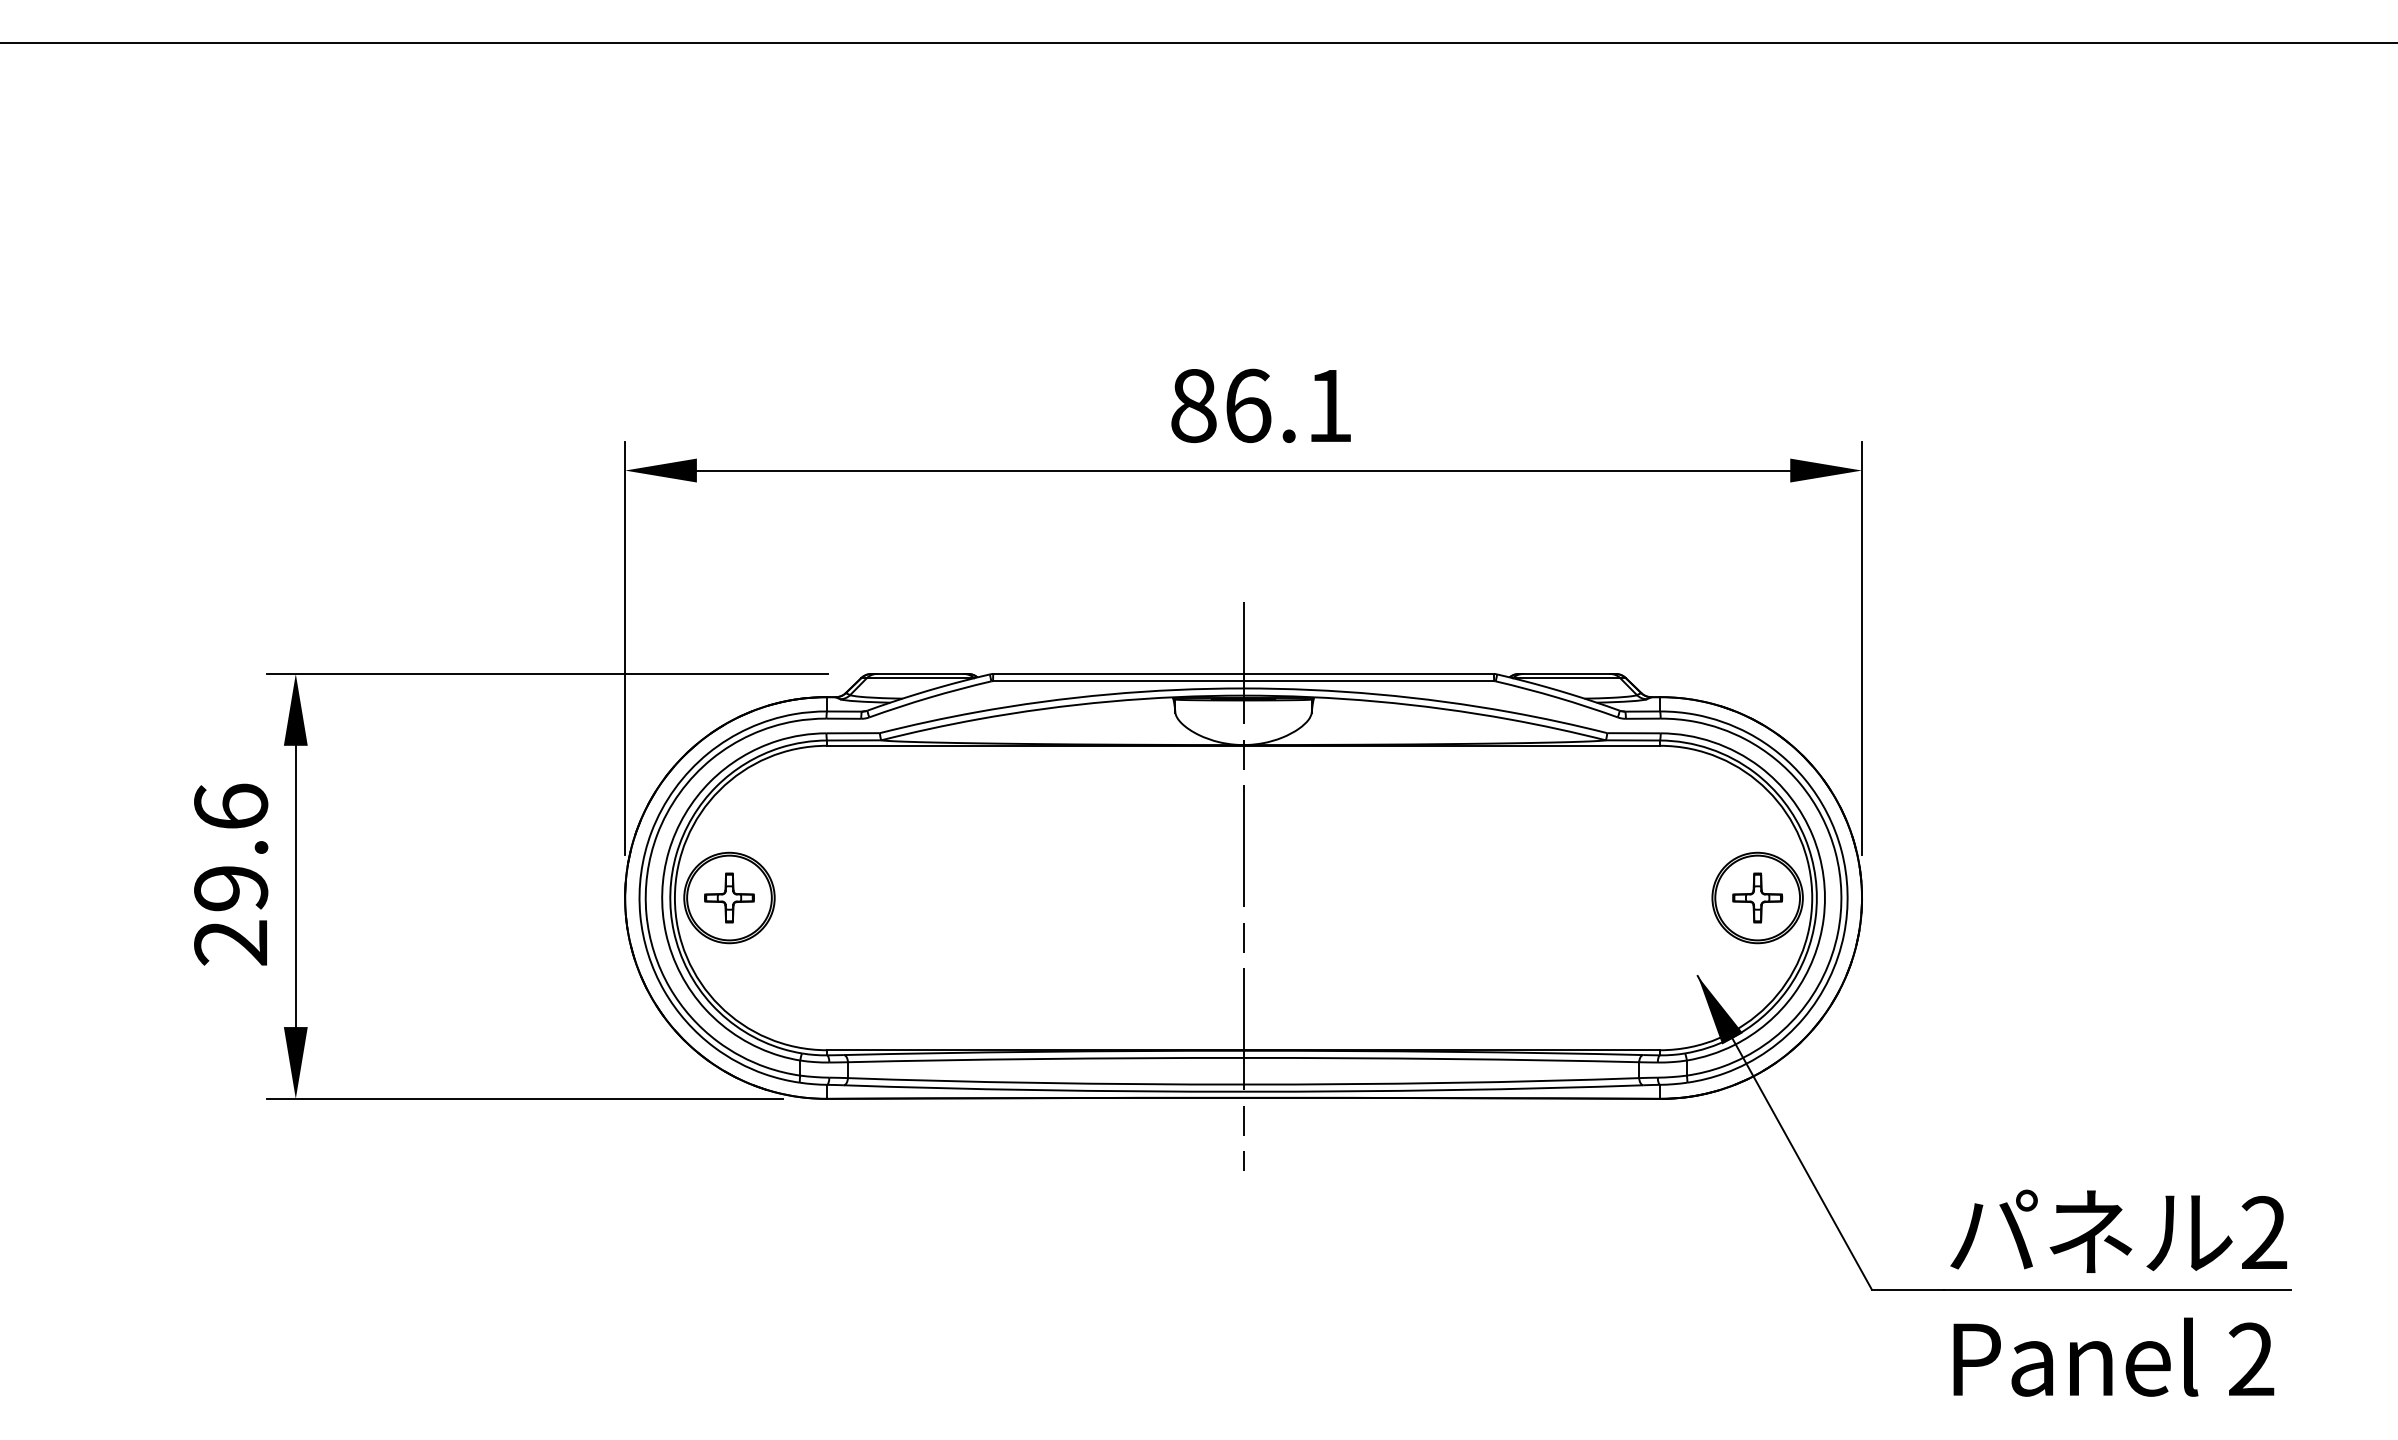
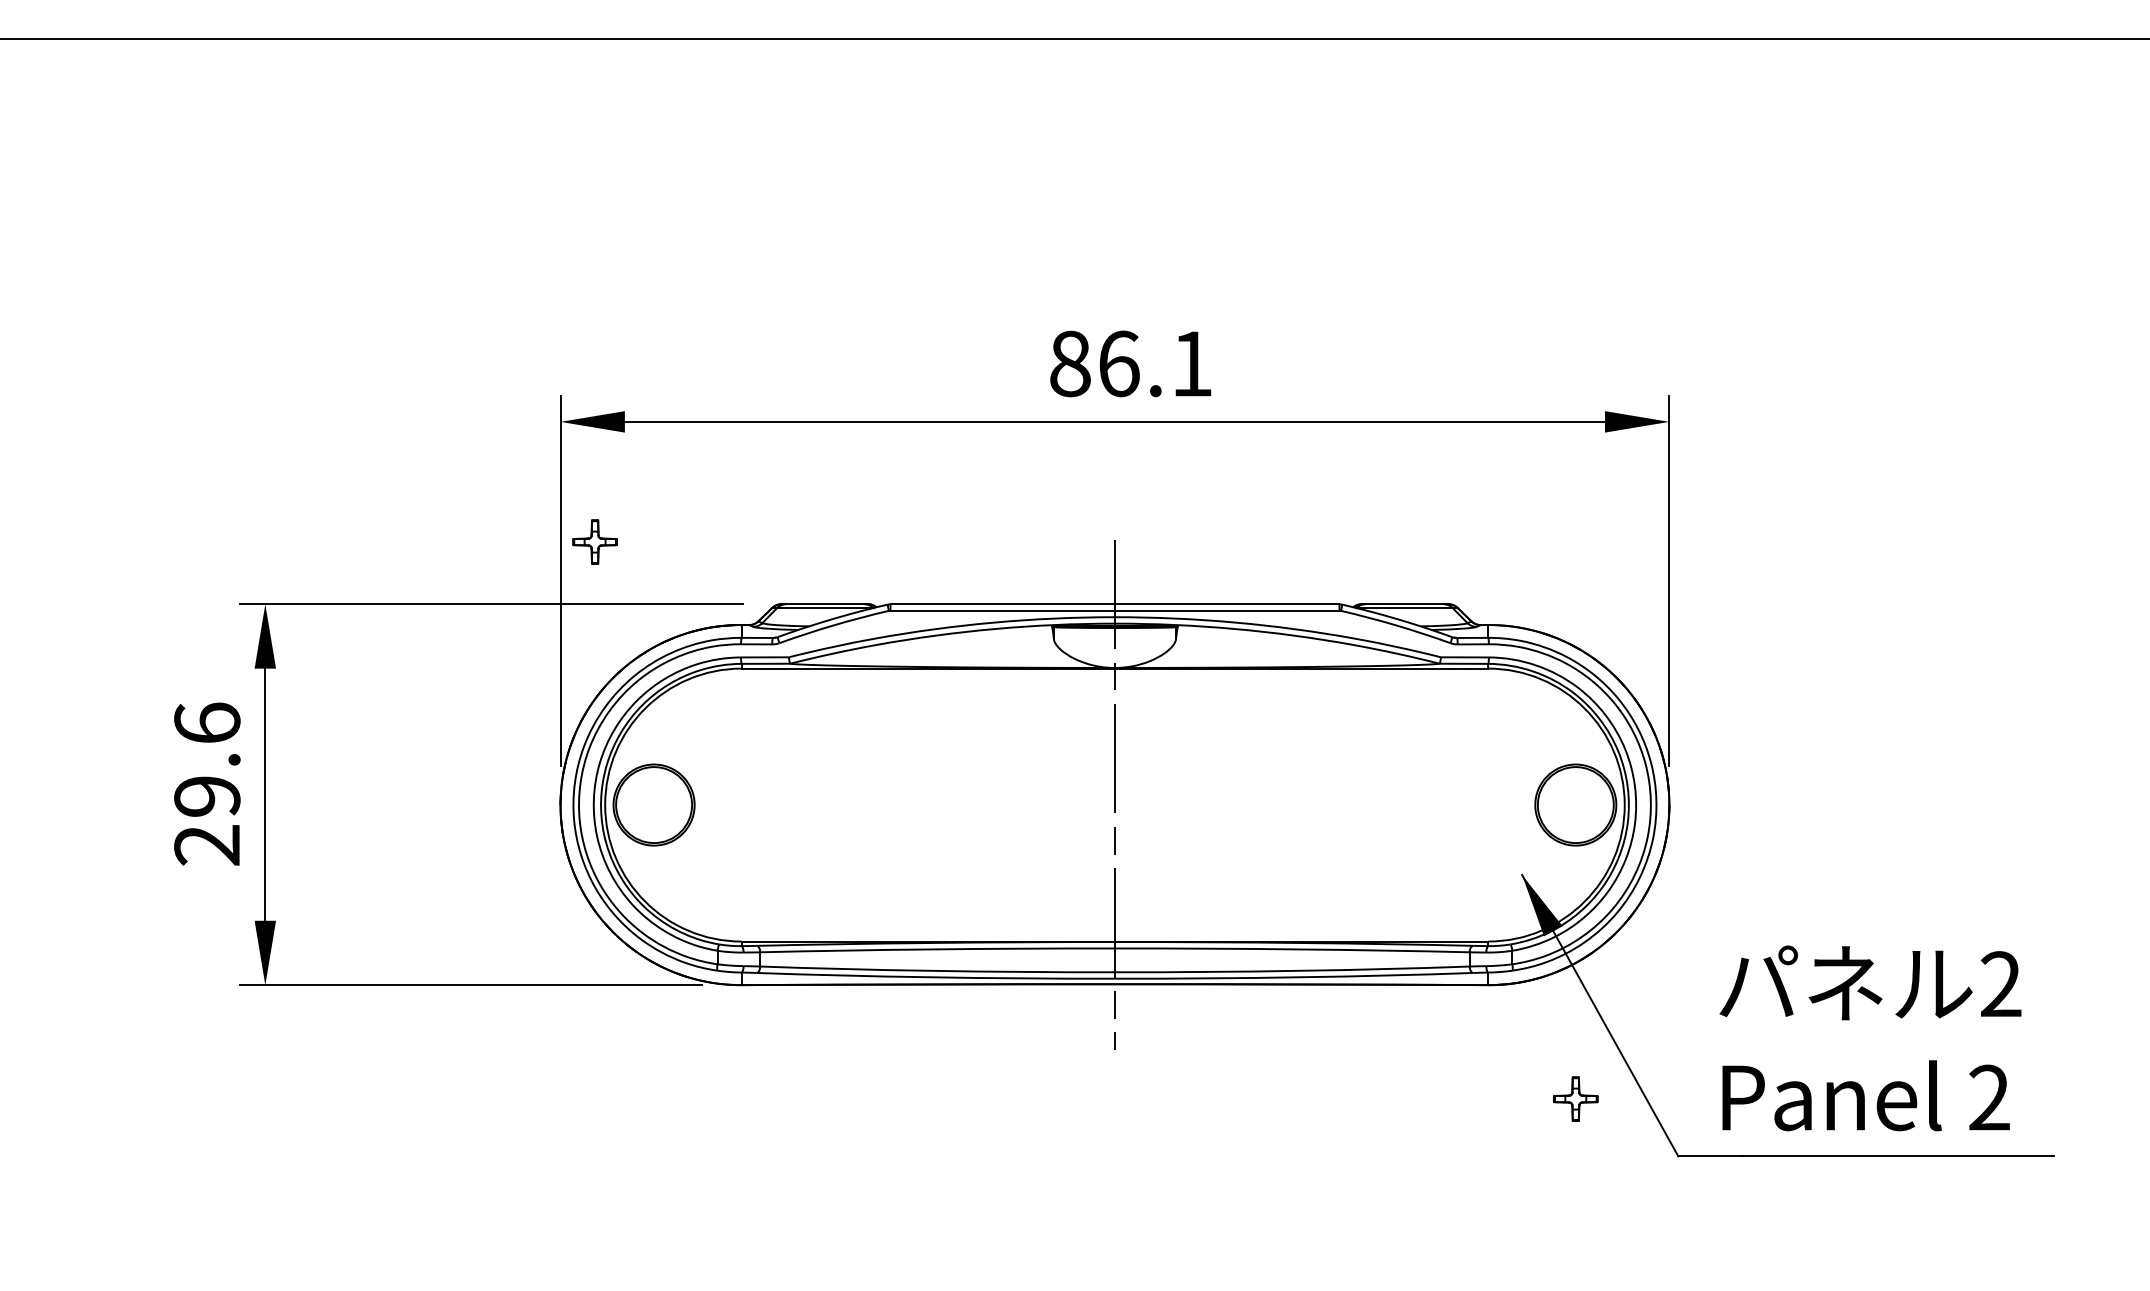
part: (728, 897) -> (594, 541), moved
part: (1757, 897) -> (1575, 1098), moved
text: (2118, 1293) -> (1870, 1038), moved

